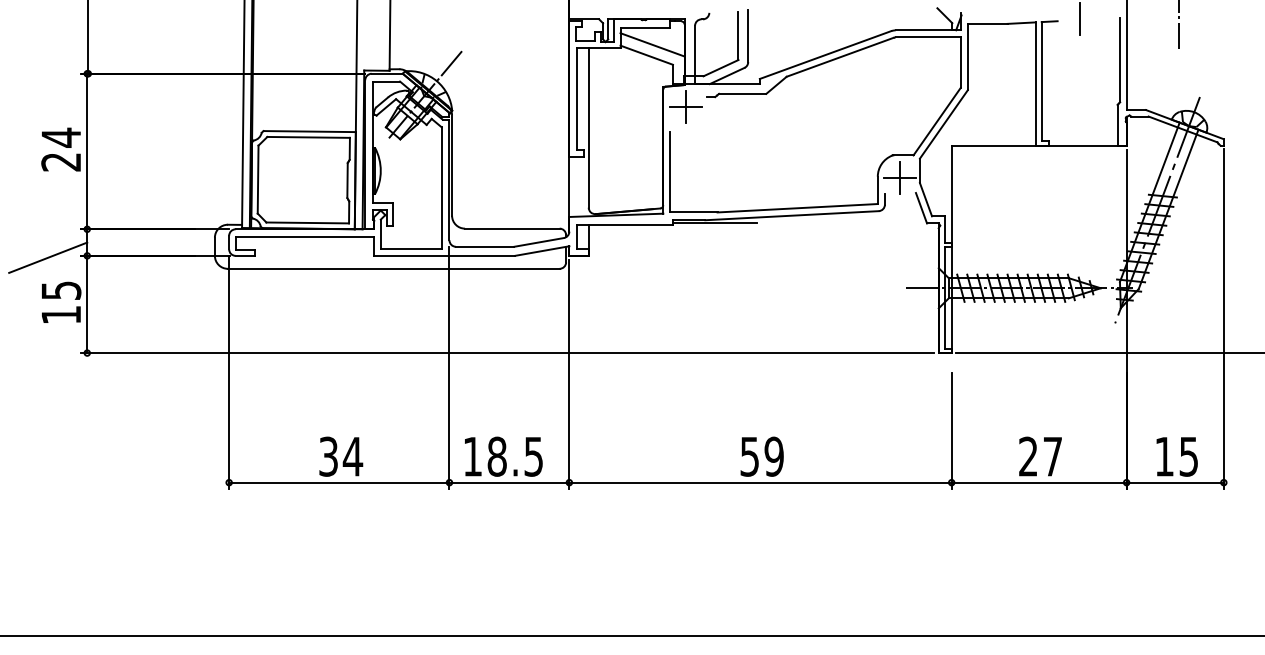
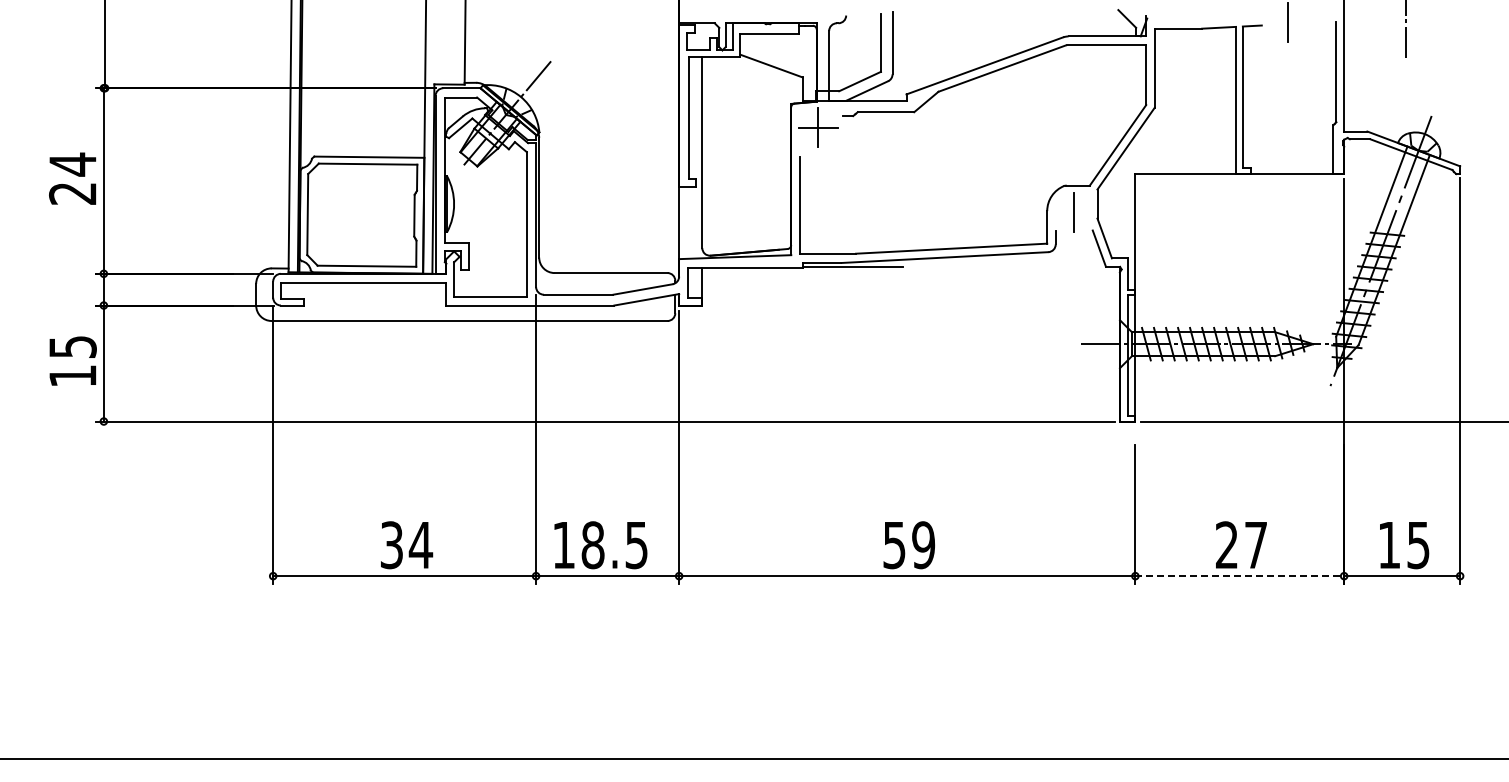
line: (652, 44) -> (778, 53), removed
line: (899, 177) -> (1073, 212), removed
line: (47, 257) -> (56, 307), removed
line: (1039, 482) -> (1240, 576), solid -> dashed

